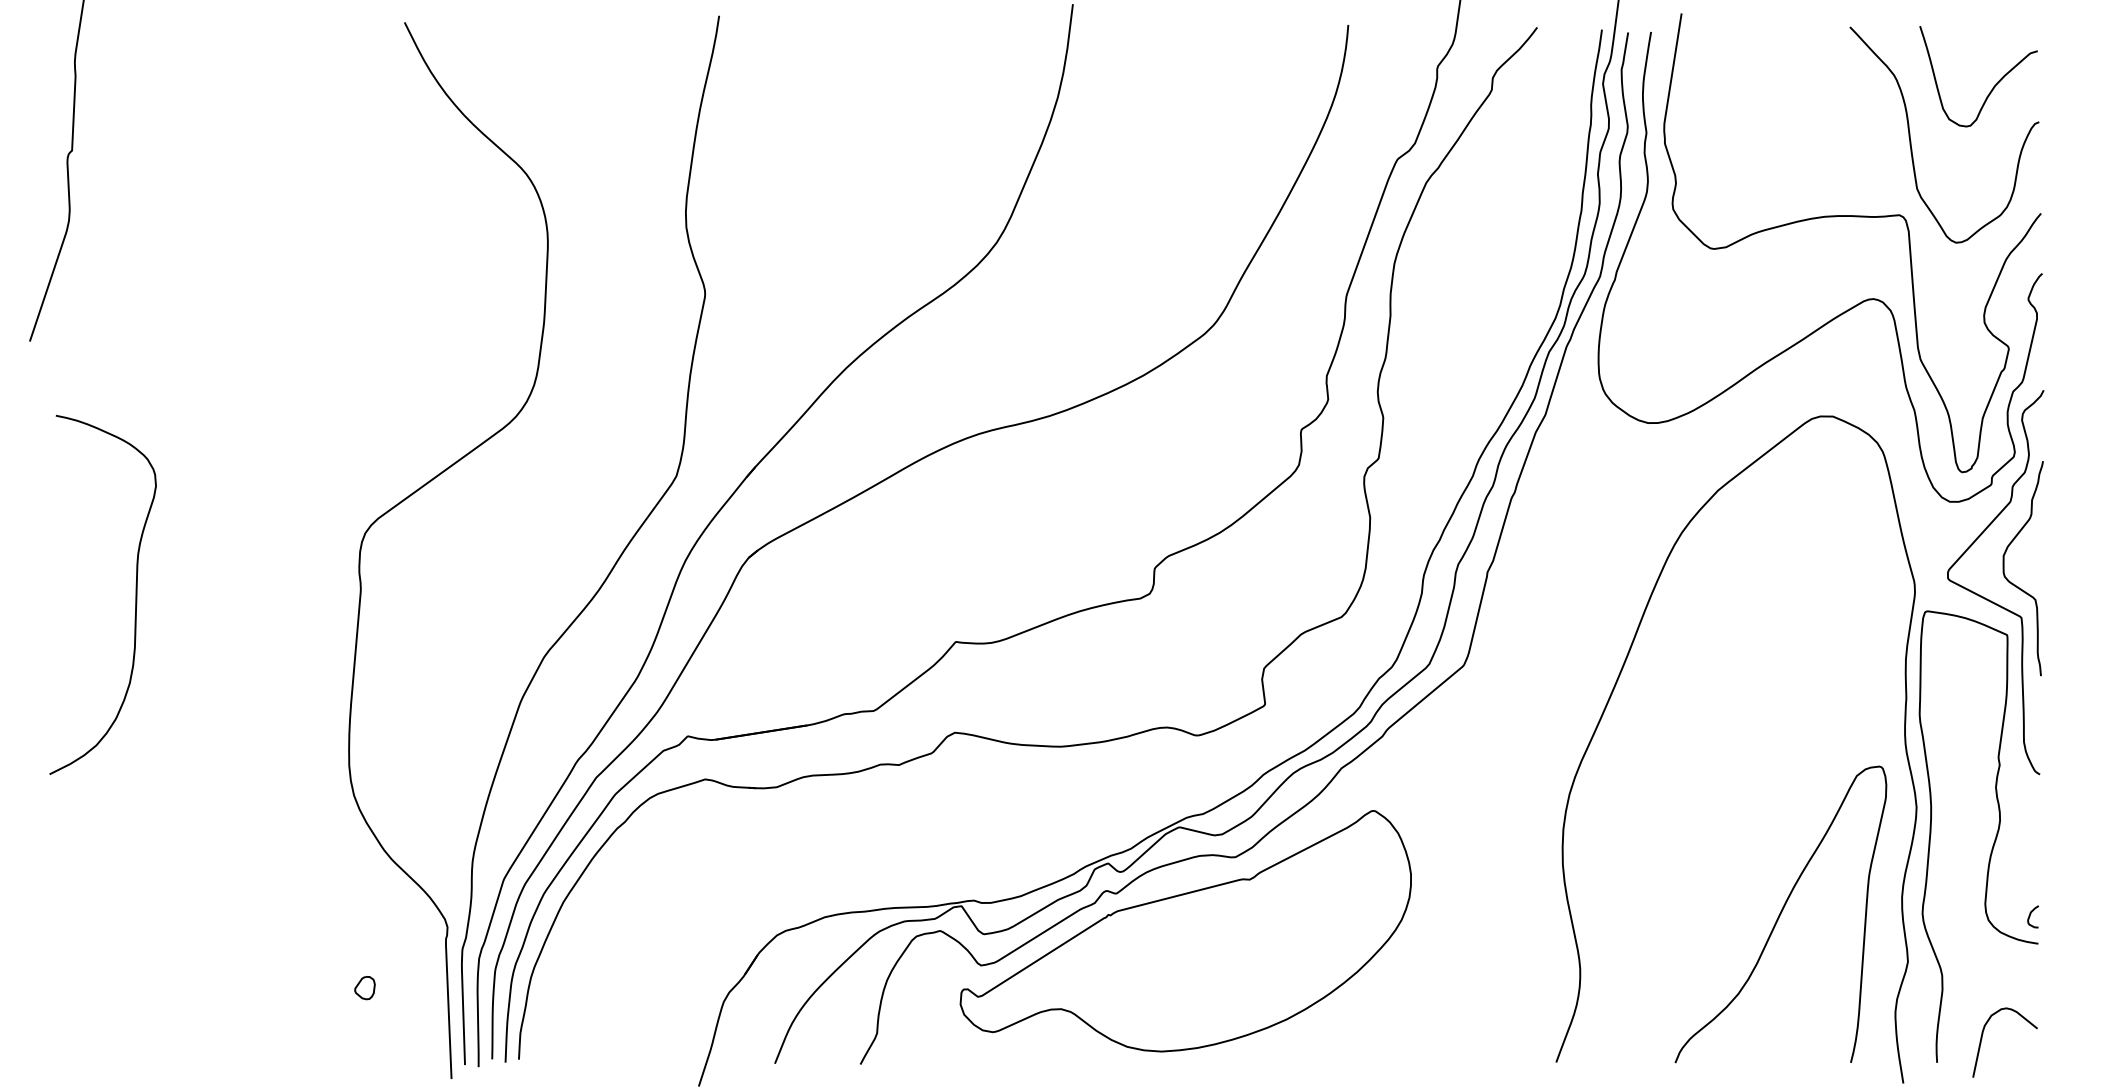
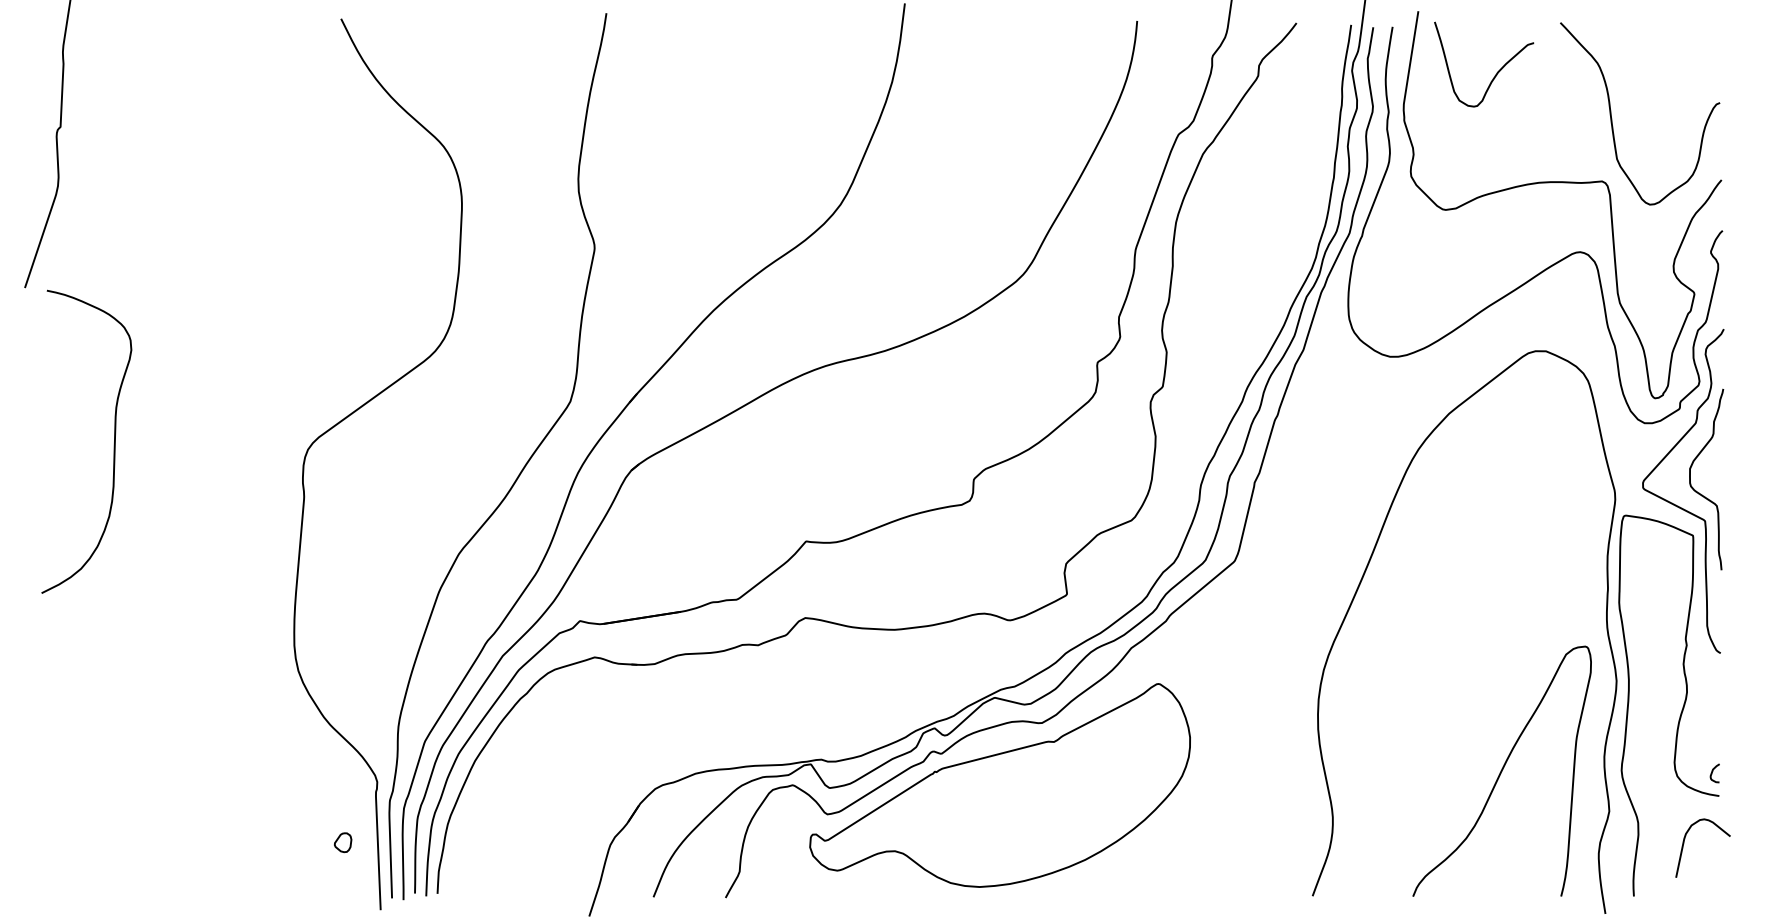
curve: (1992, 87) -> (1495, 73), moved
curve: (135, 594) -> (114, 441), moved
part: (364, 988) -> (342, 843), moved
curve: (1982, 1039) -> (1684, 845), moved

